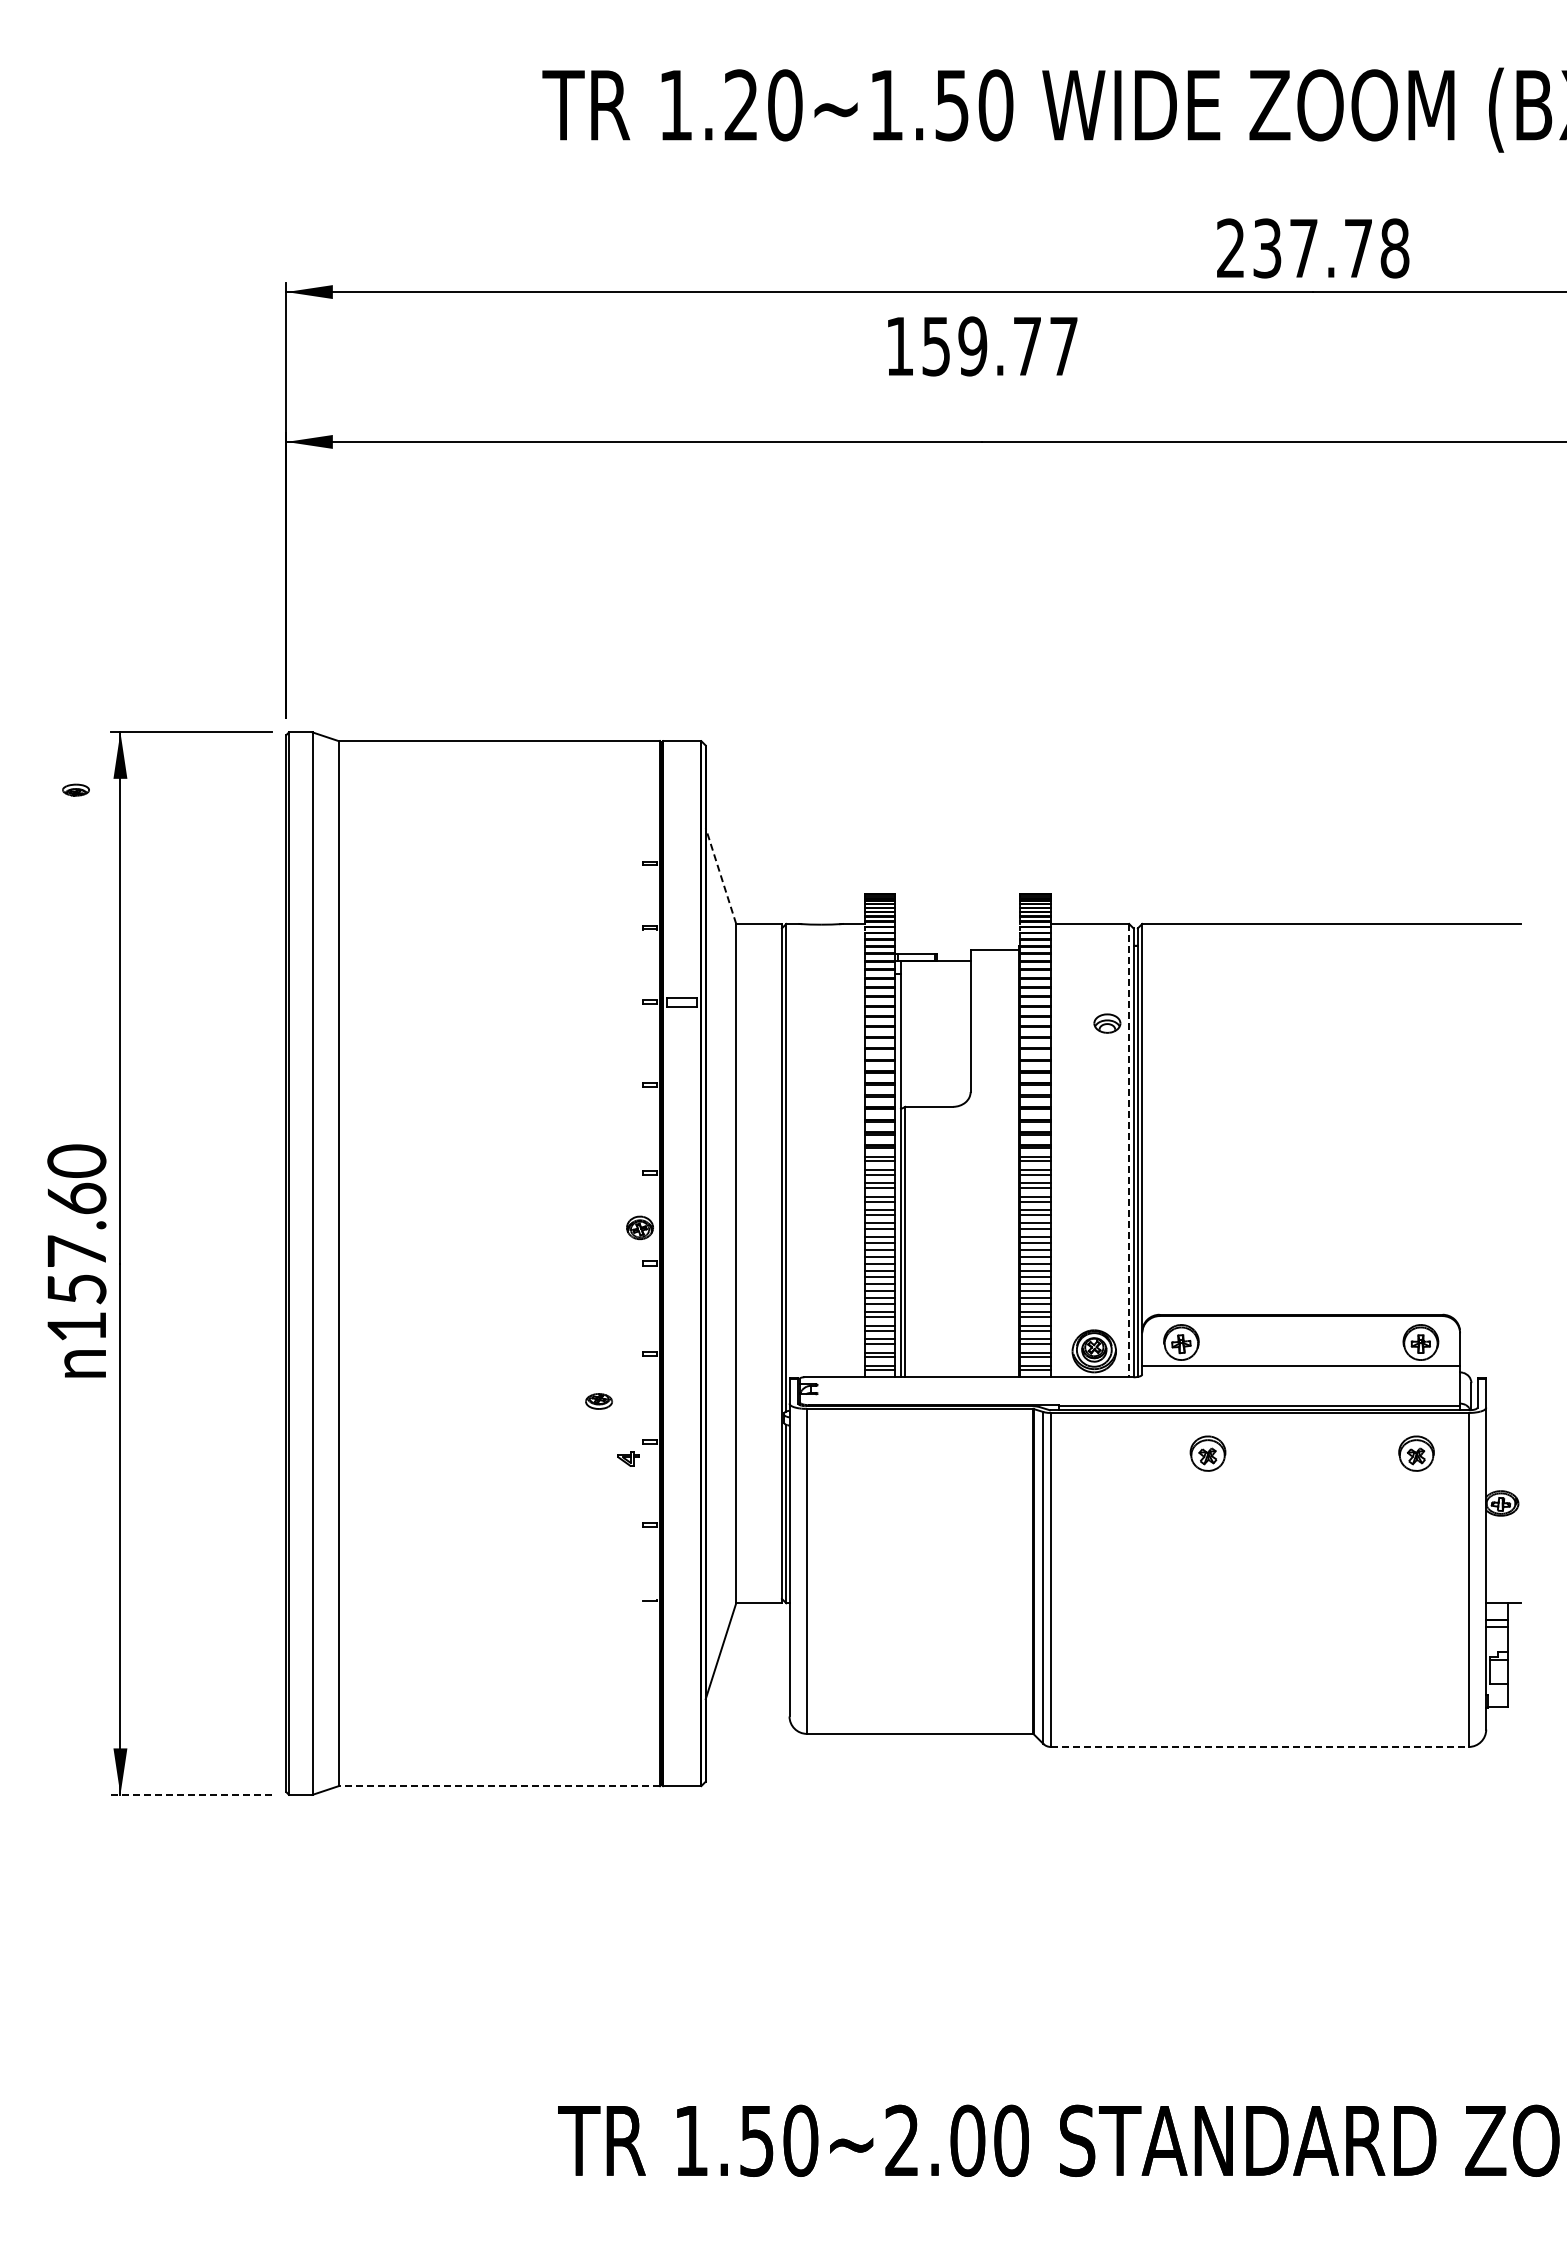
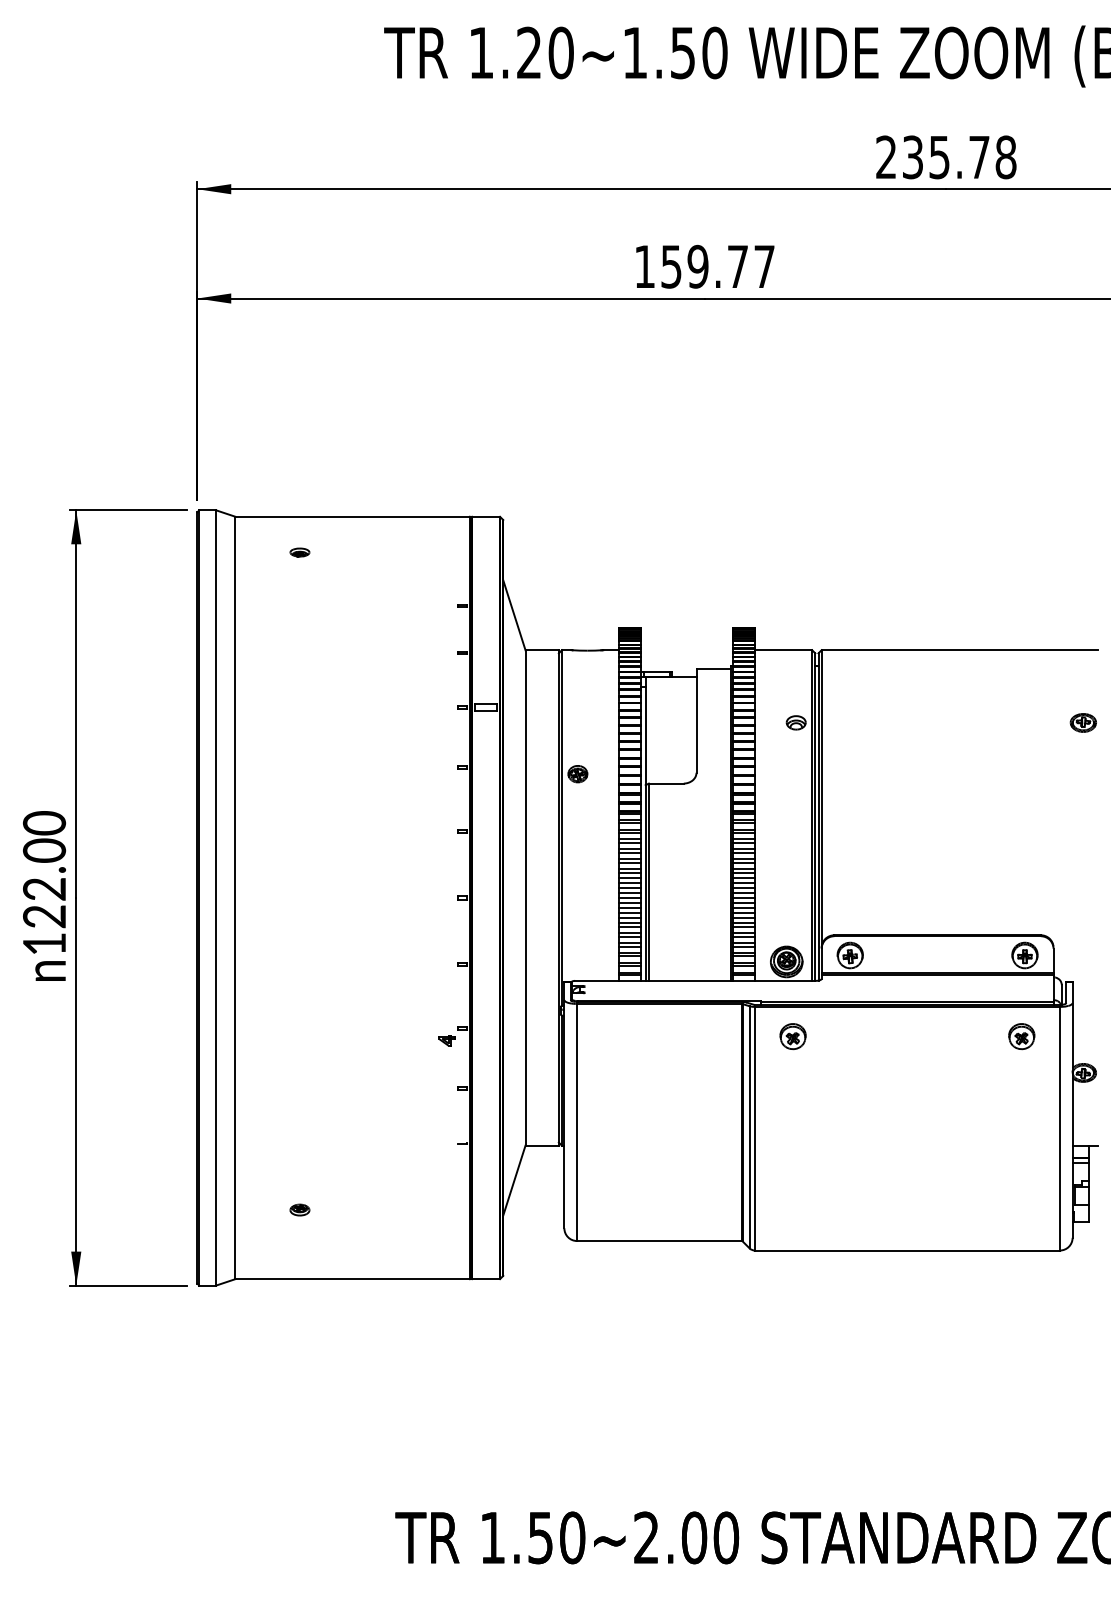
text: (1303, 248) -> (939, 157), 237.78 -> 235.78
text: (982, 346) -> (705, 266), moved
part: (75, 789) -> (299, 552), moved
line: (720, 875) -> (514, 614), dashed -> solid
part: (1500, 1023) -> (1083, 722), added
line: (1129, 1150) -> (812, 815), dashed -> solid
part: (639, 1227) -> (577, 773), moved
text: (76, 1243) -> (44, 883), 157.60 -> 122.00
line: (1301, 1369) -> (937, 975), added
part: (598, 1401) -> (299, 1210), moved
part: (1207, 1453) -> (792, 1036), moved
line: (1260, 1746) -> (907, 1250), dashed -> solid
line: (499, 1786) -> (352, 1279), dashed -> solid
line: (190, 1794) -> (127, 1285), dashed -> solid

